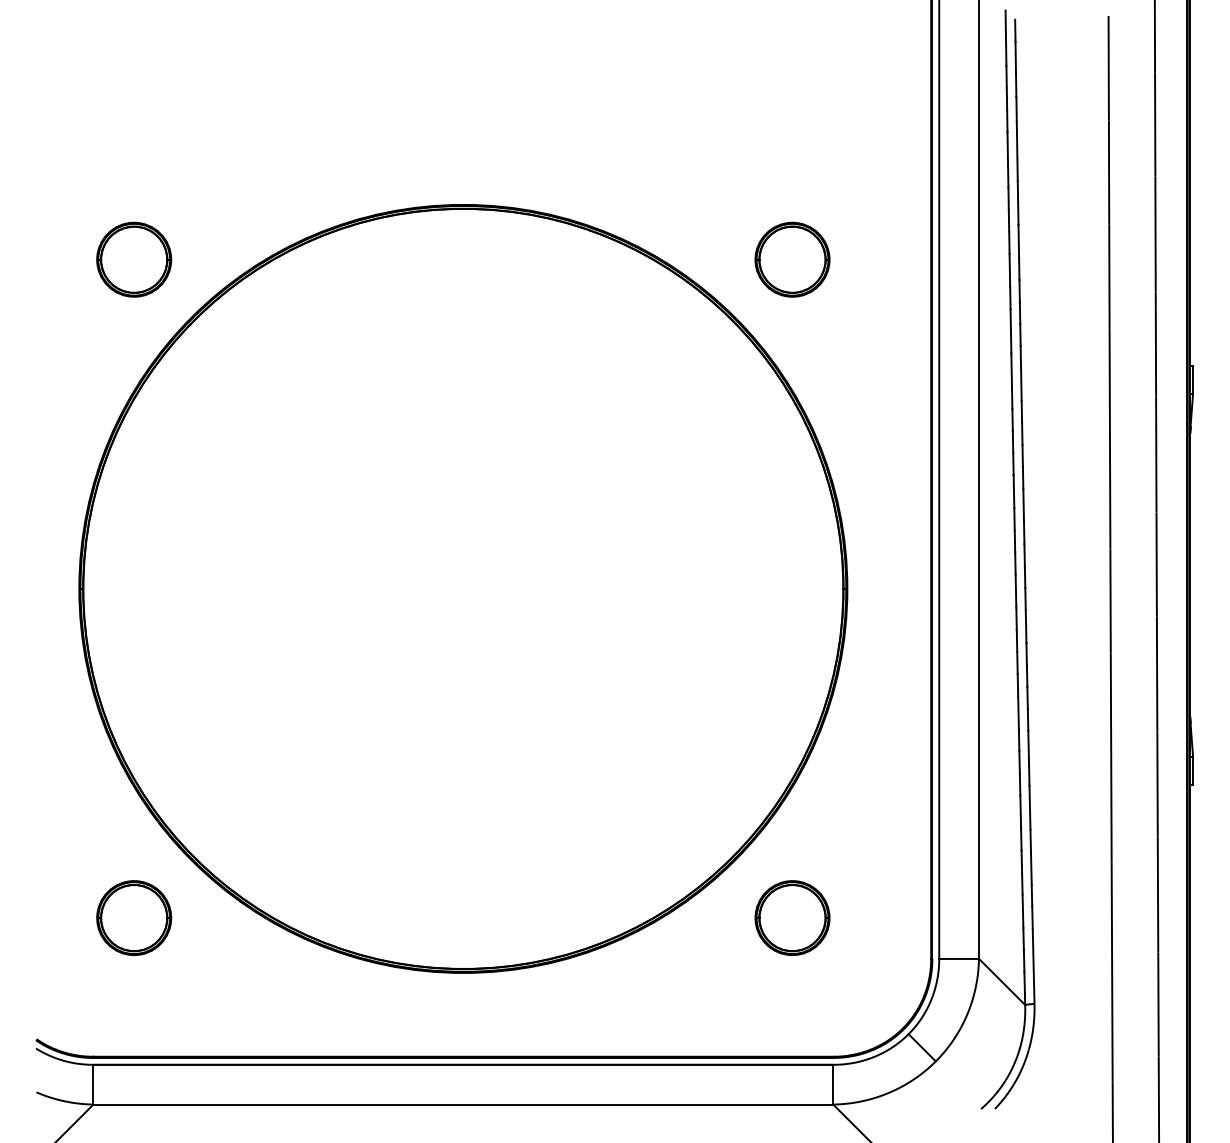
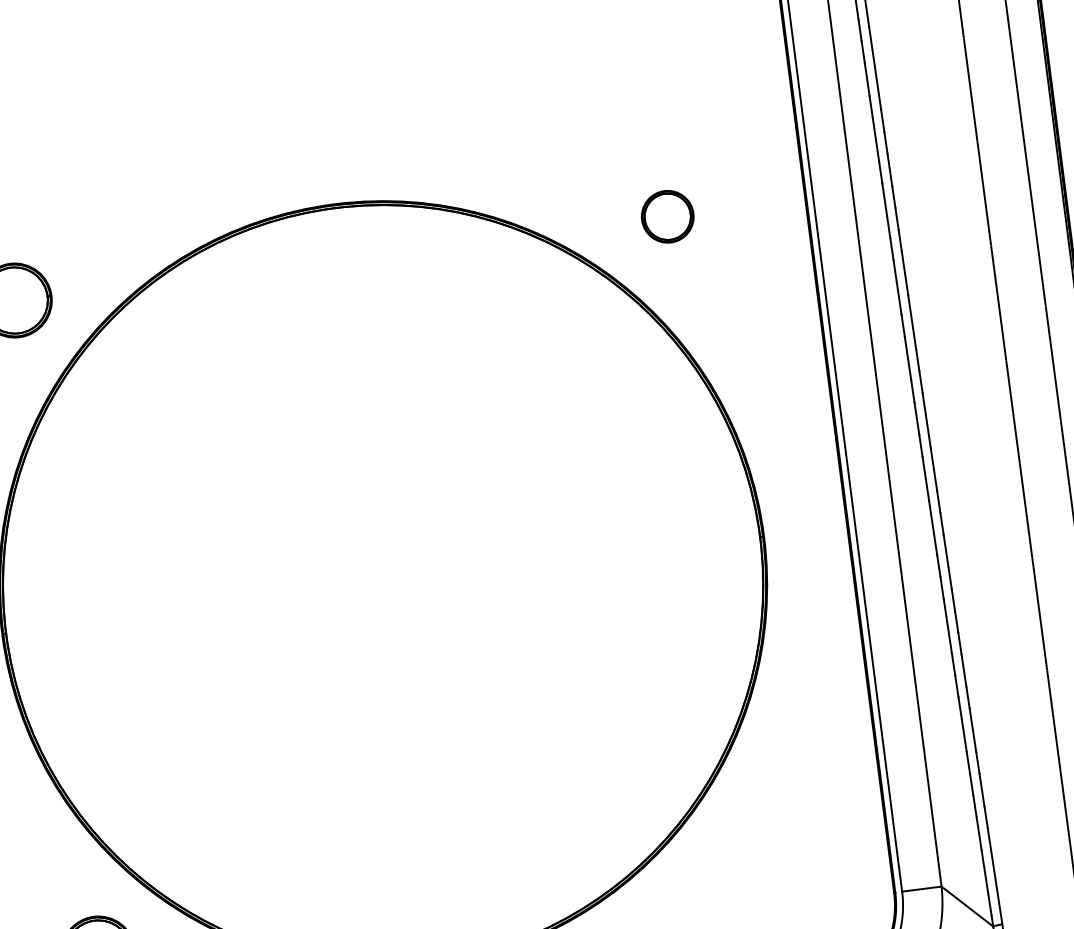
part: (792, 259) -> (667, 216), size x0.7
part: (792, 917) -> (751, 869), removed

